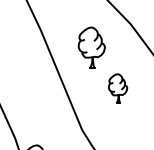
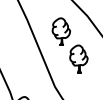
part: (117, 87) -> (78, 58), size x1.43

